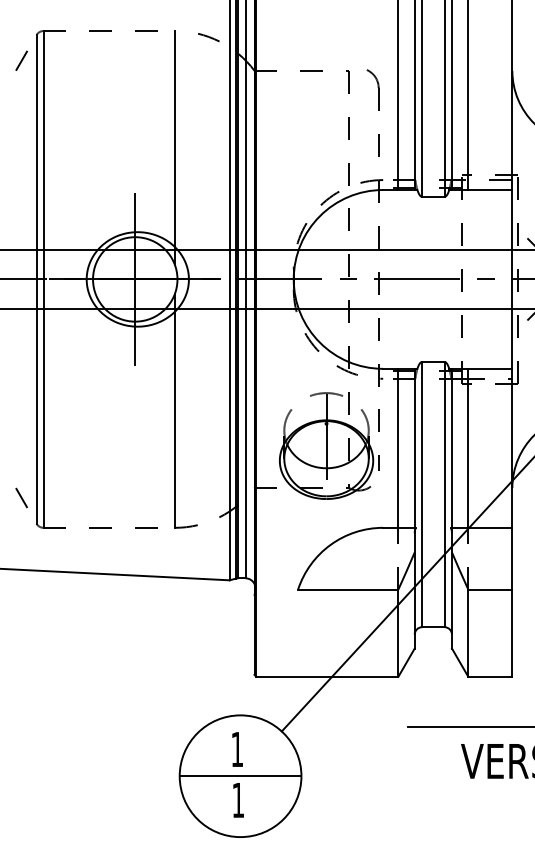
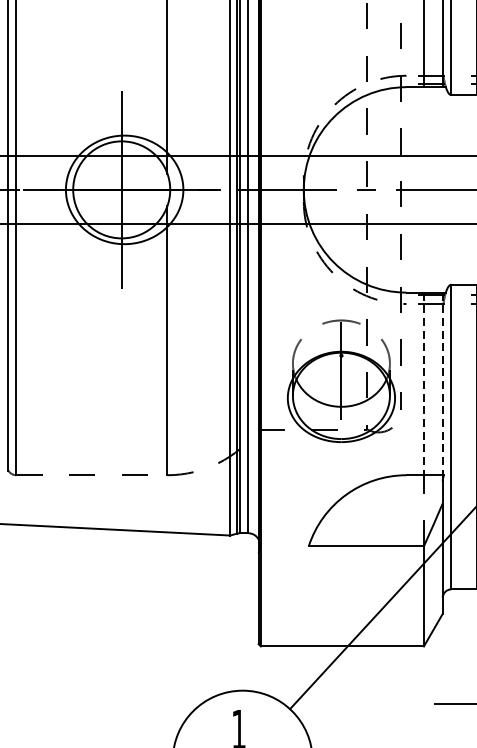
line: (398, 448) -> (424, 384), solid -> dashed
line: (414, 448) -> (442, 384), solid -> dashed

